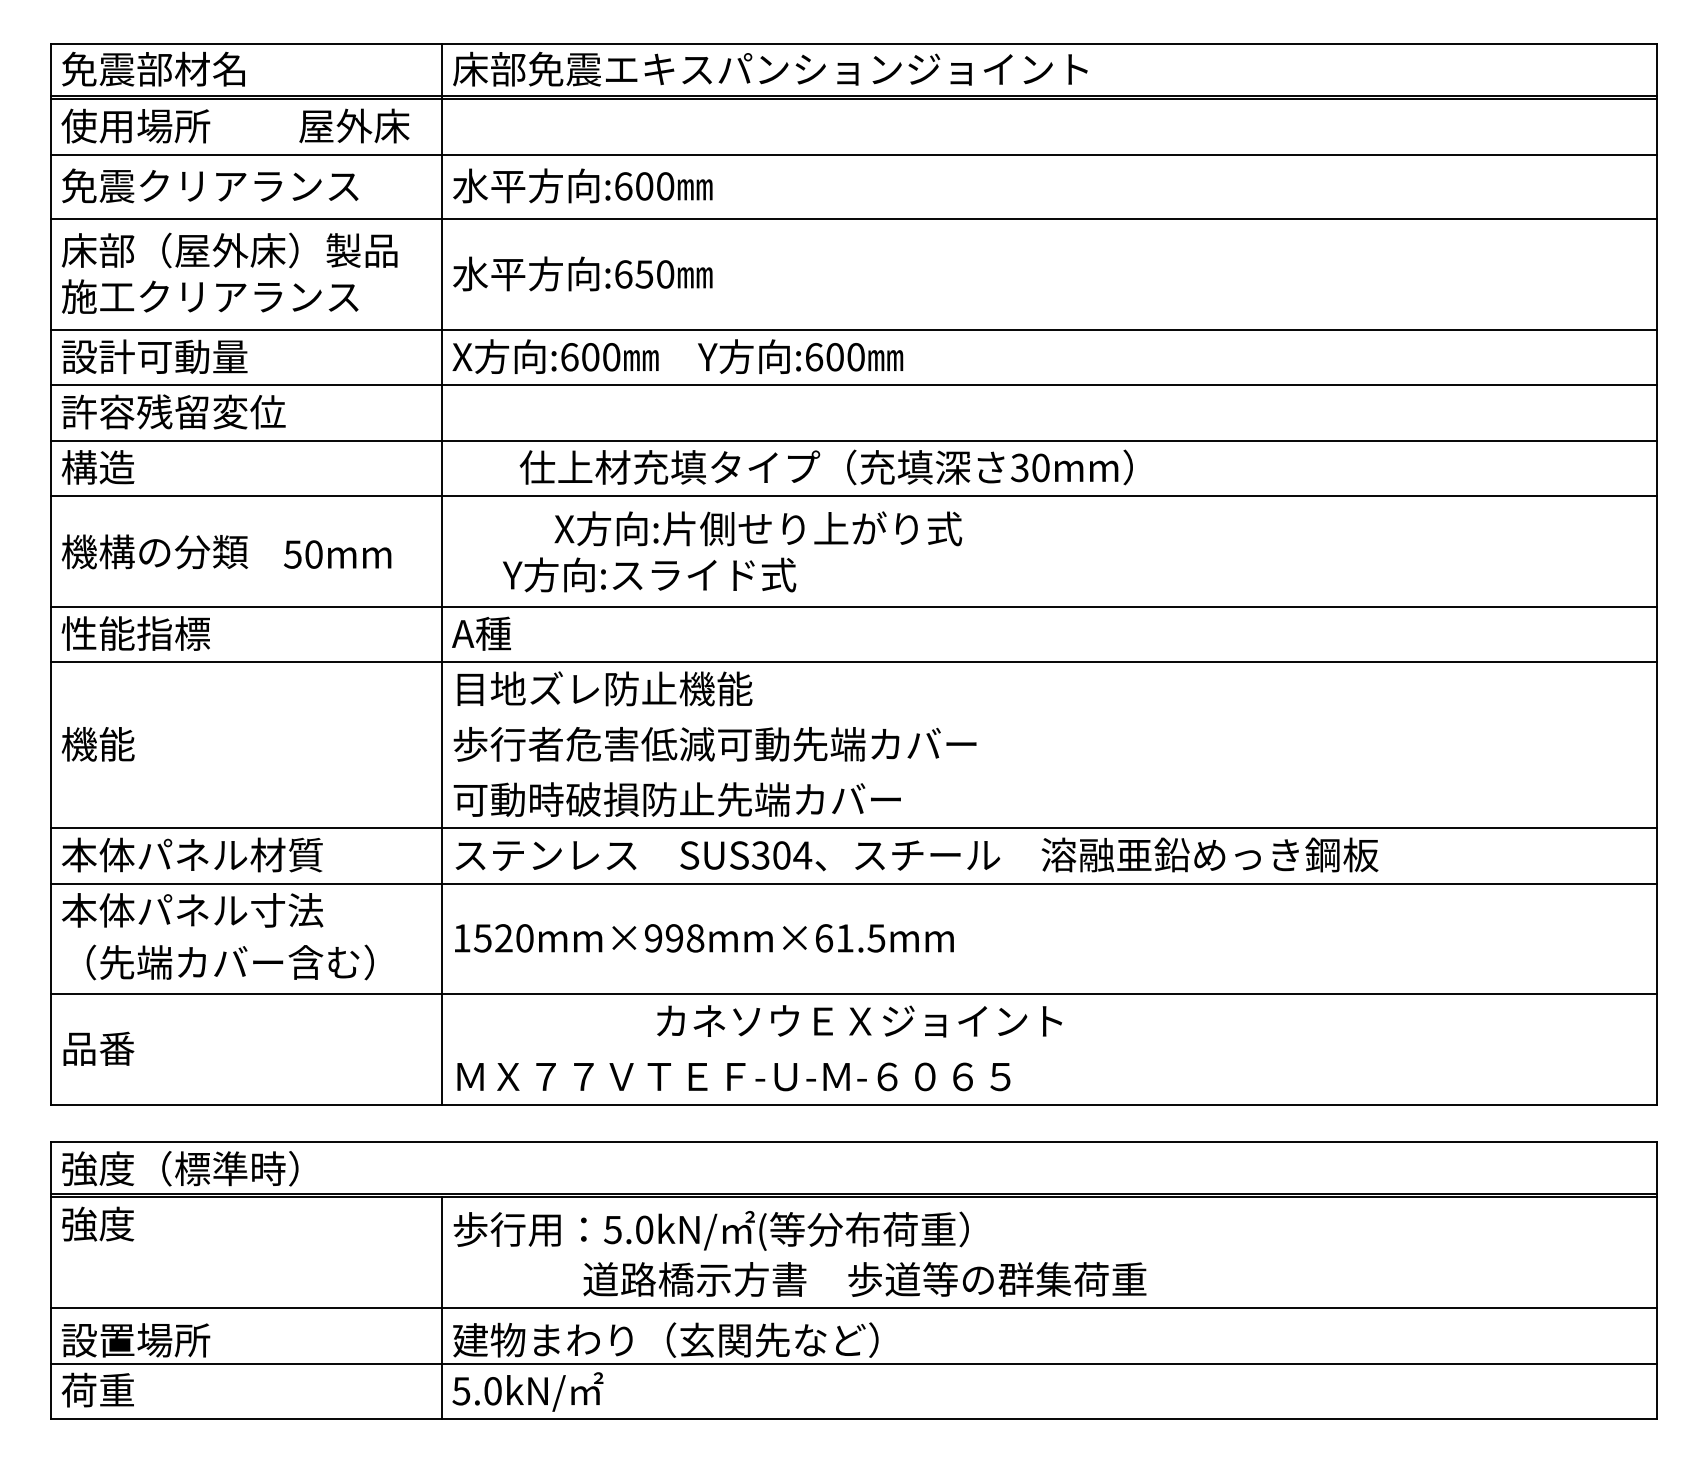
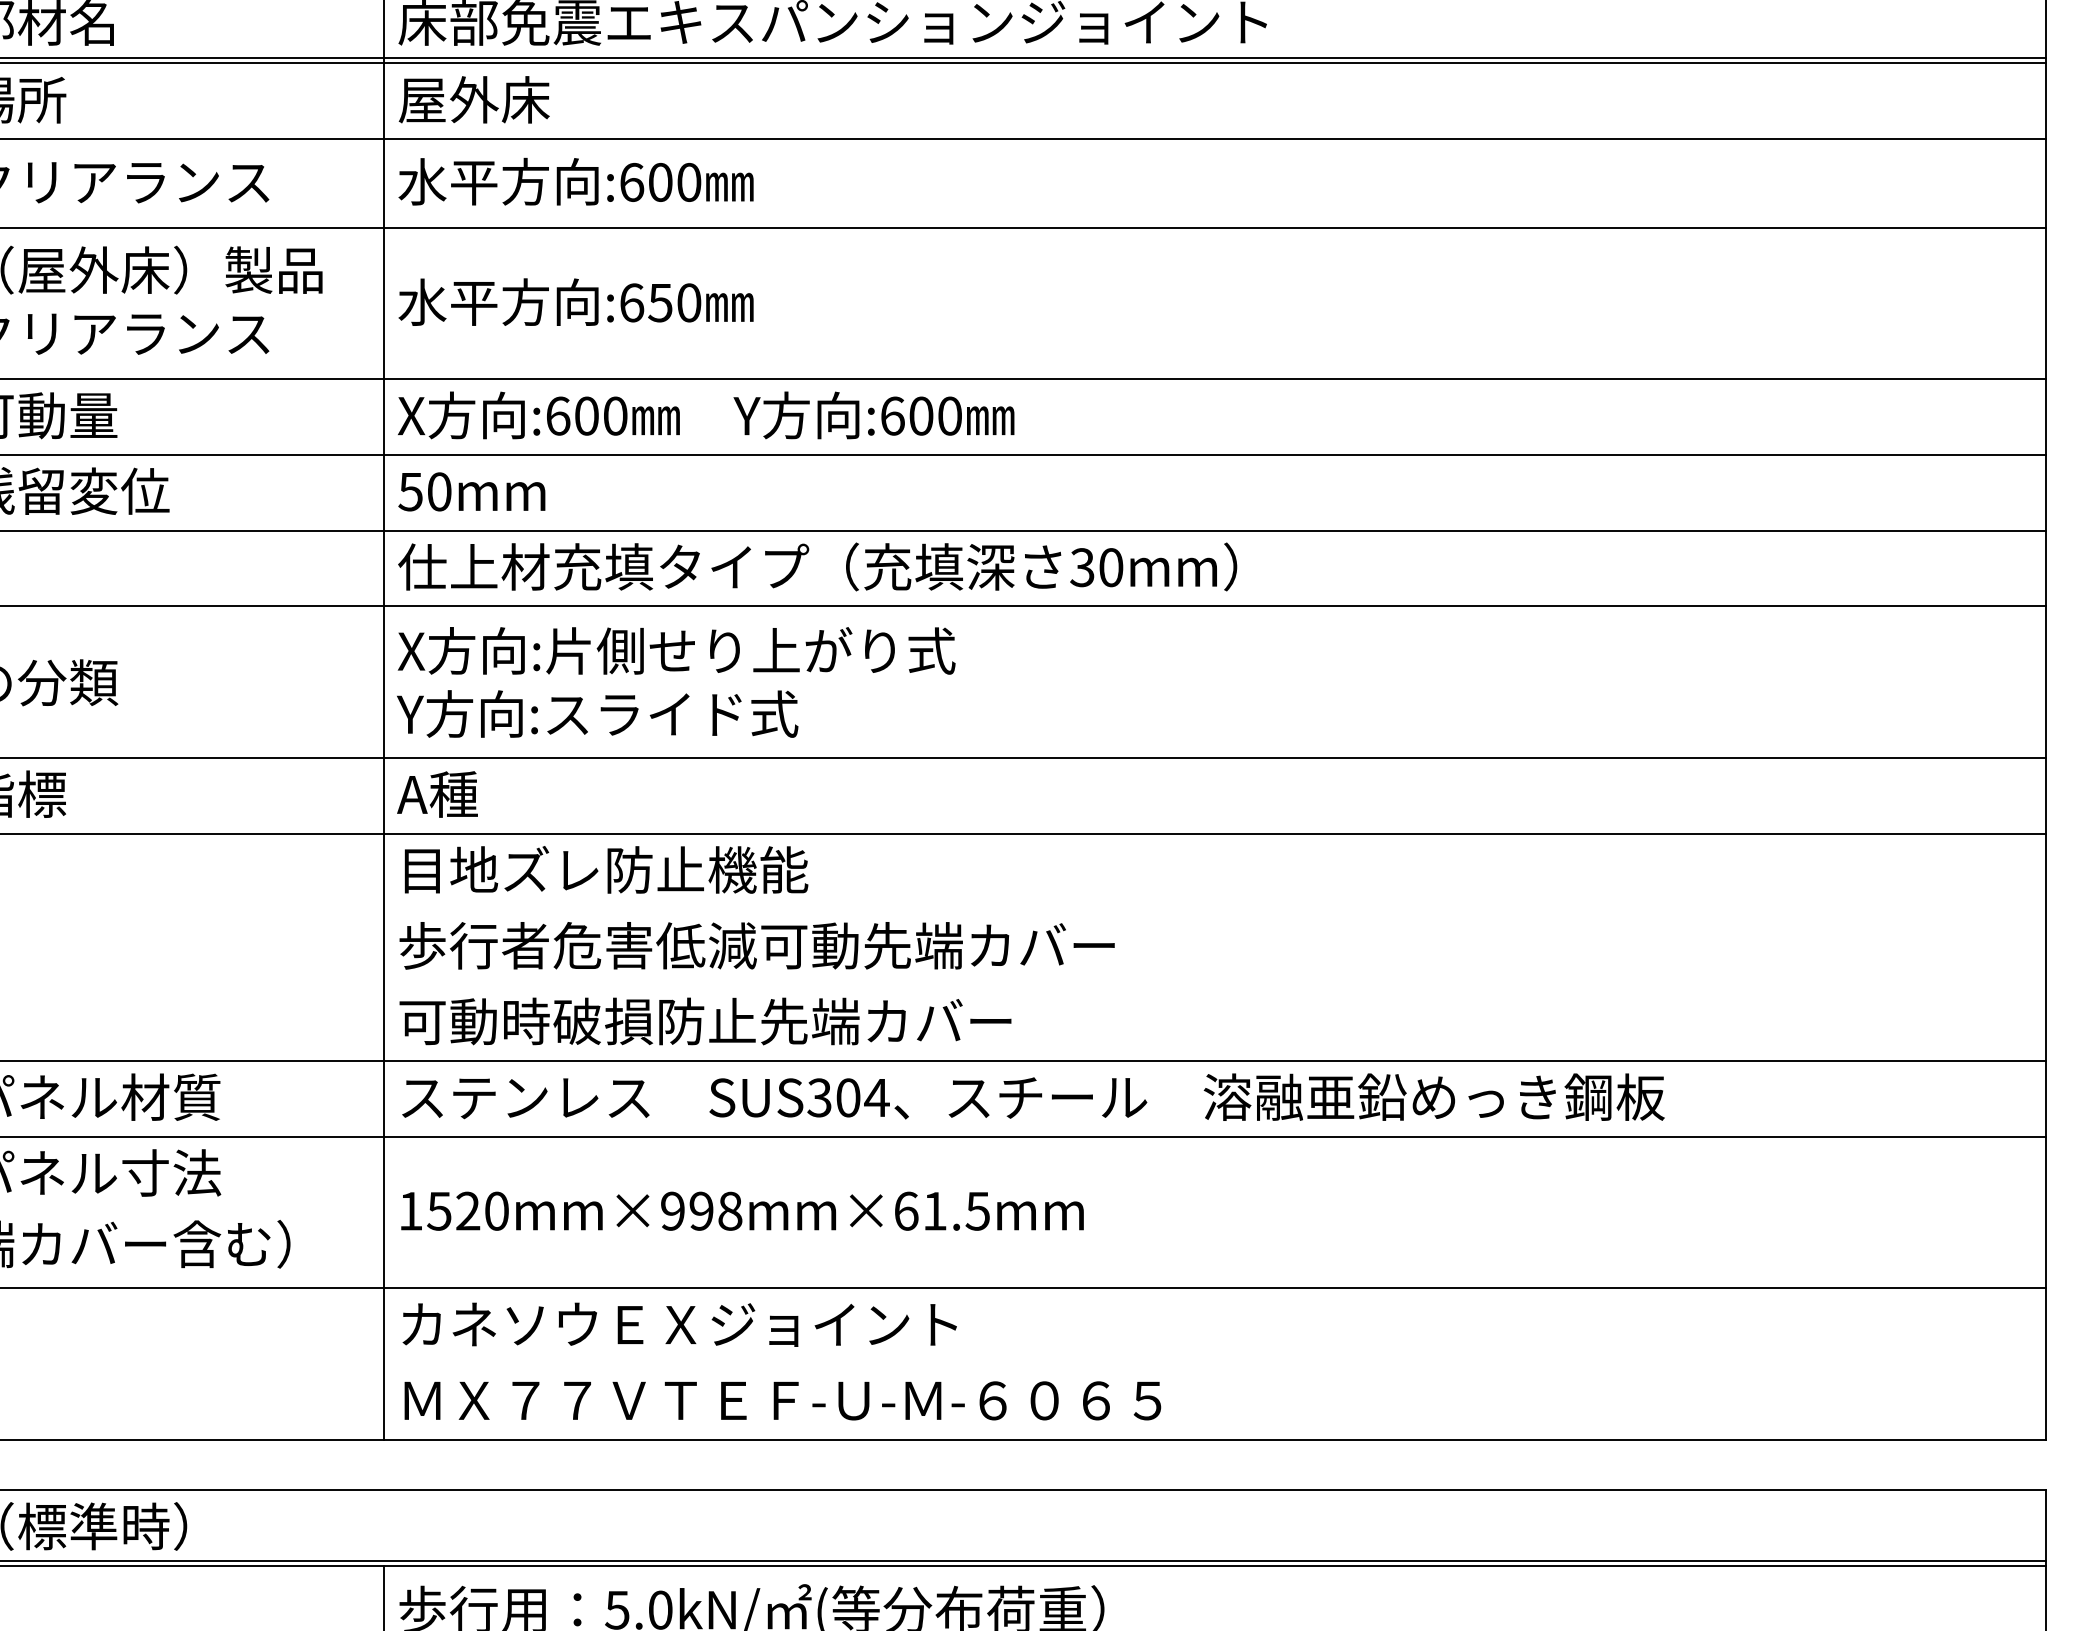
text: (354, 125) -> (474, 99), moved
text: (825, 467) -> (816, 567), moved
text: (758, 528) -> (676, 650), moved
text: (337, 554) -> (471, 491), moved
text: (649, 574) -> (597, 713), moved
text: (859, 1021) -> (679, 1325), moved

